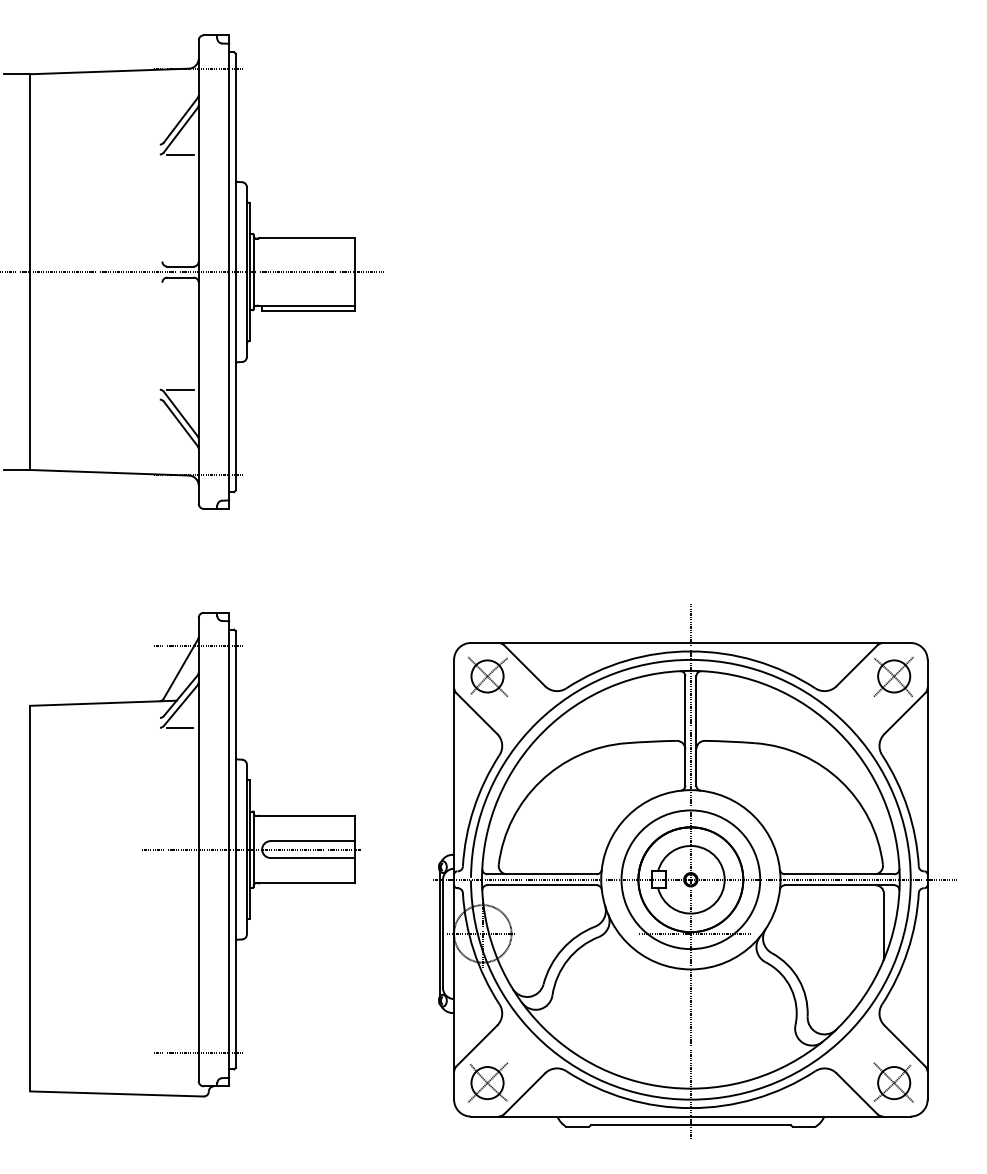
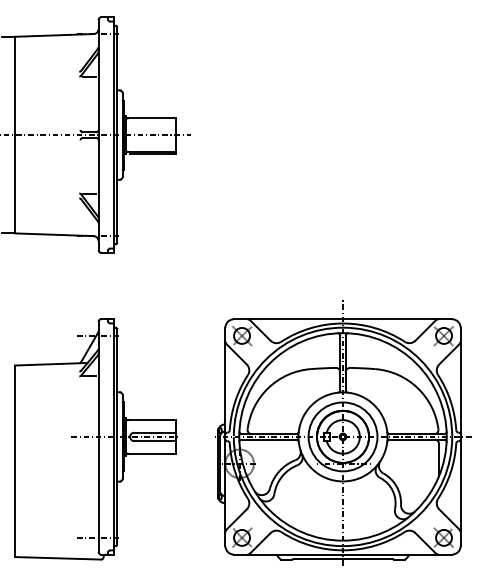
part: (192, 854) -> (95, 439), moved

